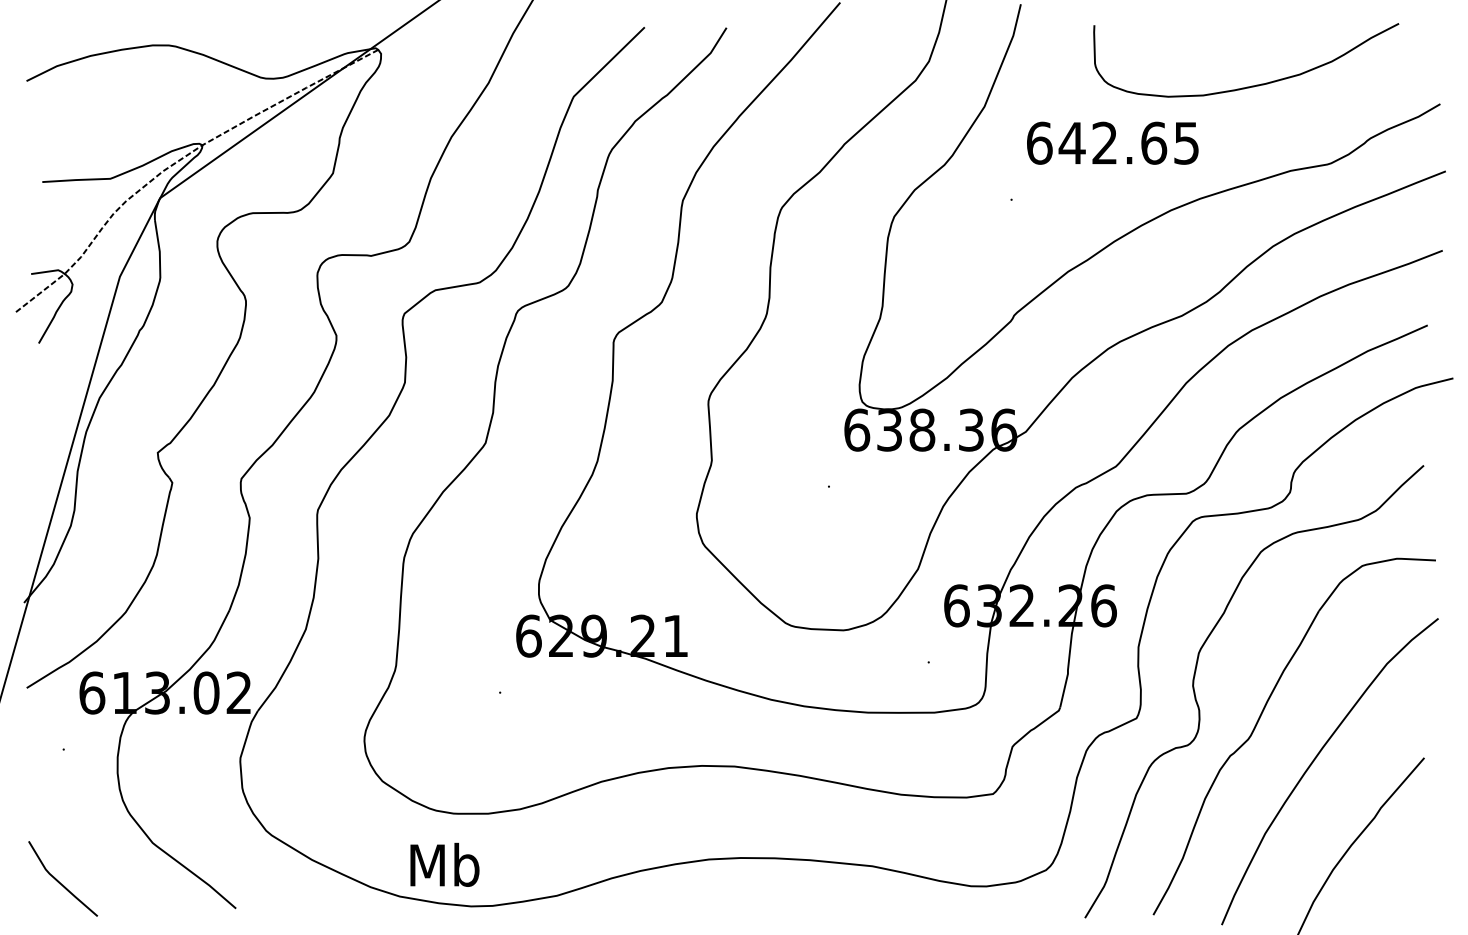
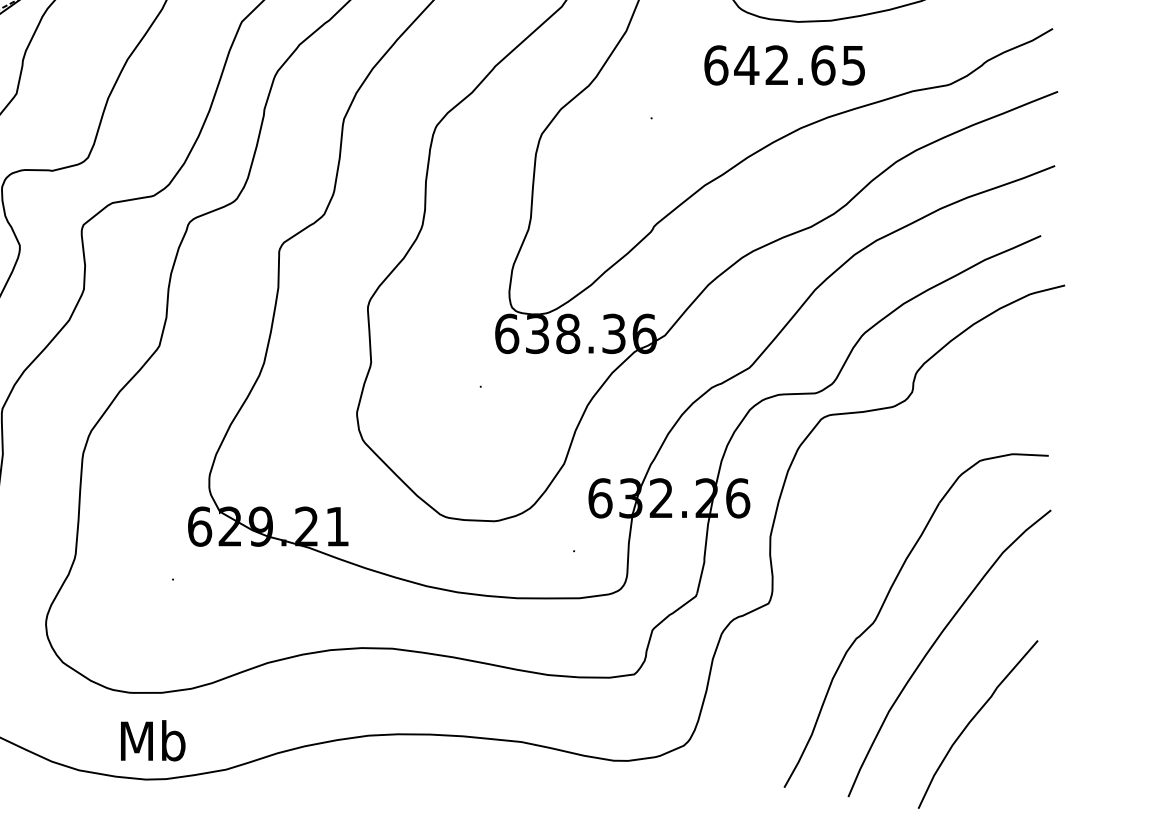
text: (1112, 142) -> (784, 64), moved
curve: (1199, 706) -> (827, 592), removed
text: (444, 864) -> (152, 740), moved

